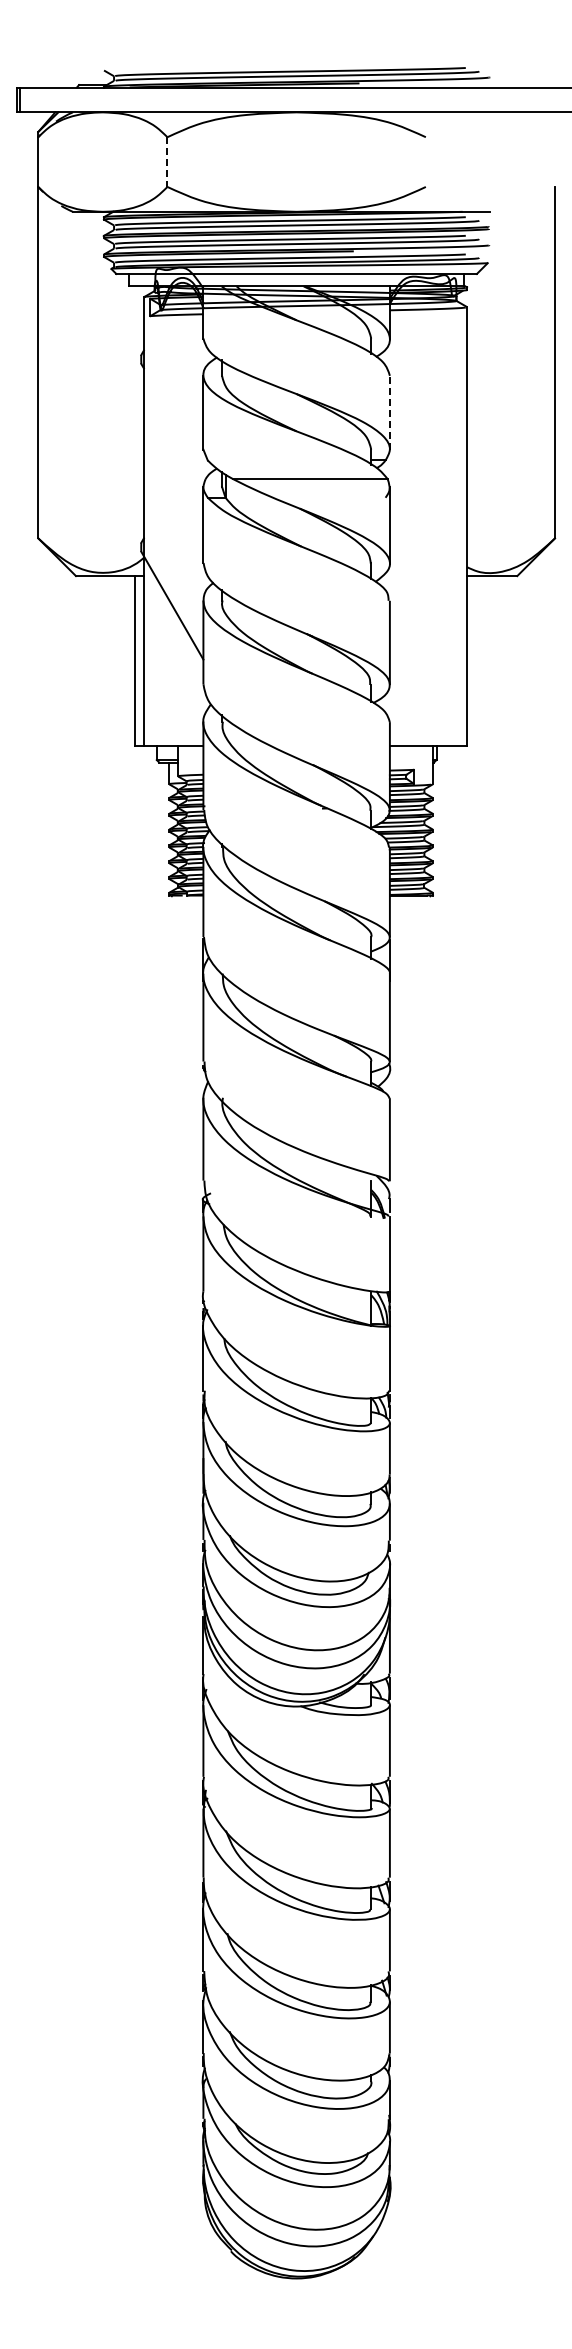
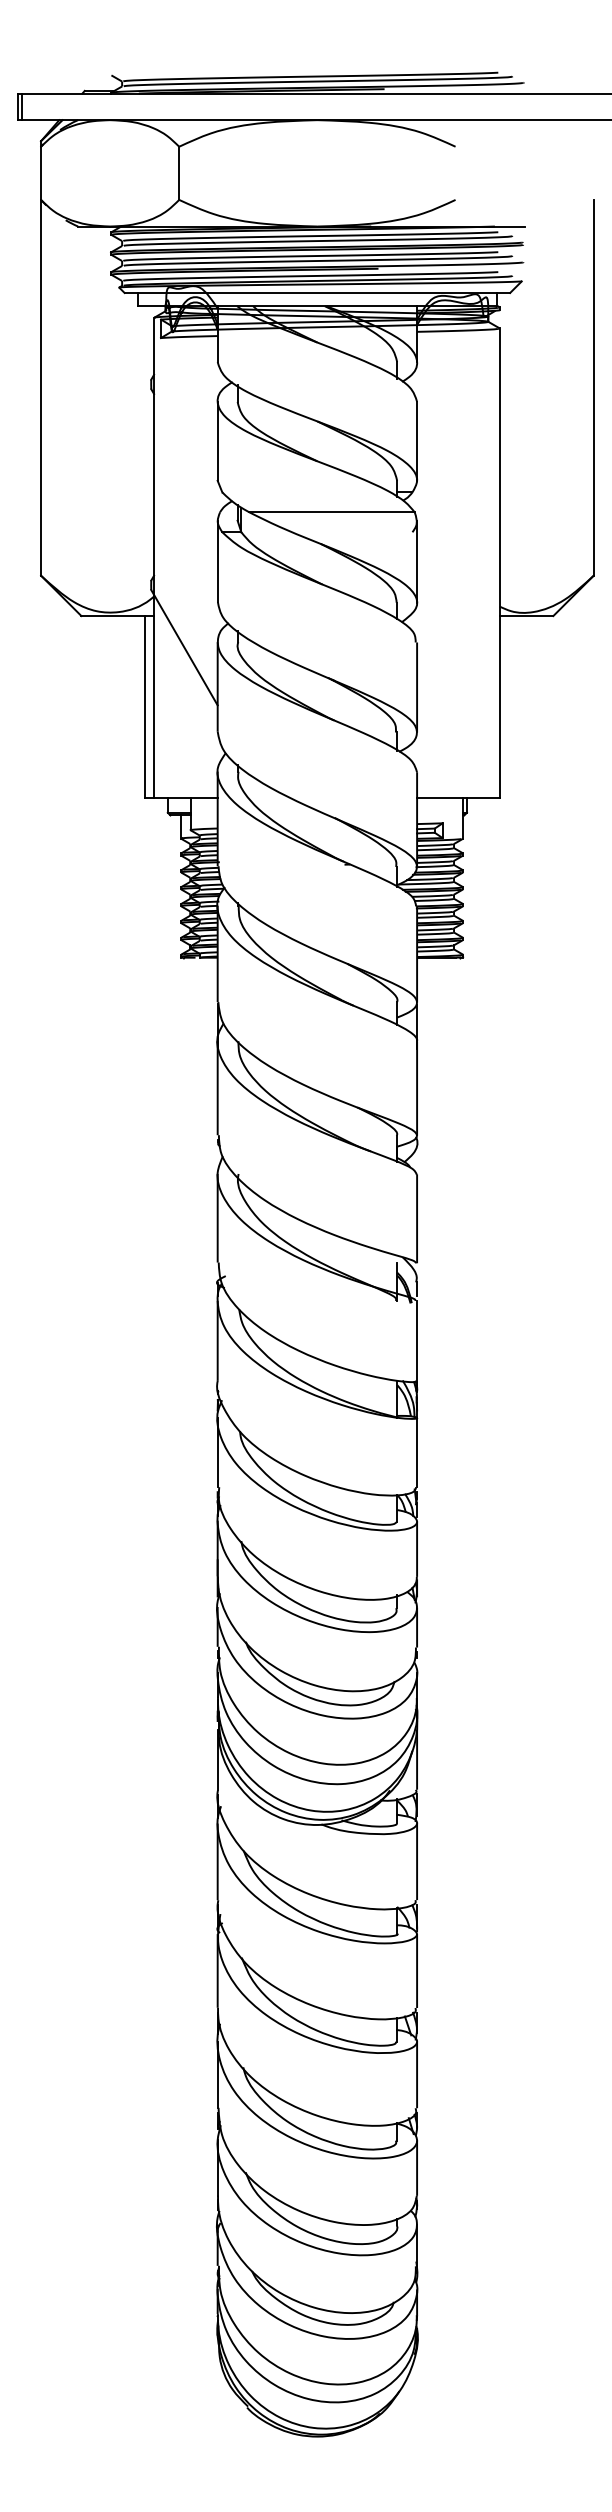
line: (167, 162) -> (179, 173), dashed -> solid
line: (389, 412) -> (416, 441), dashed -> solid

